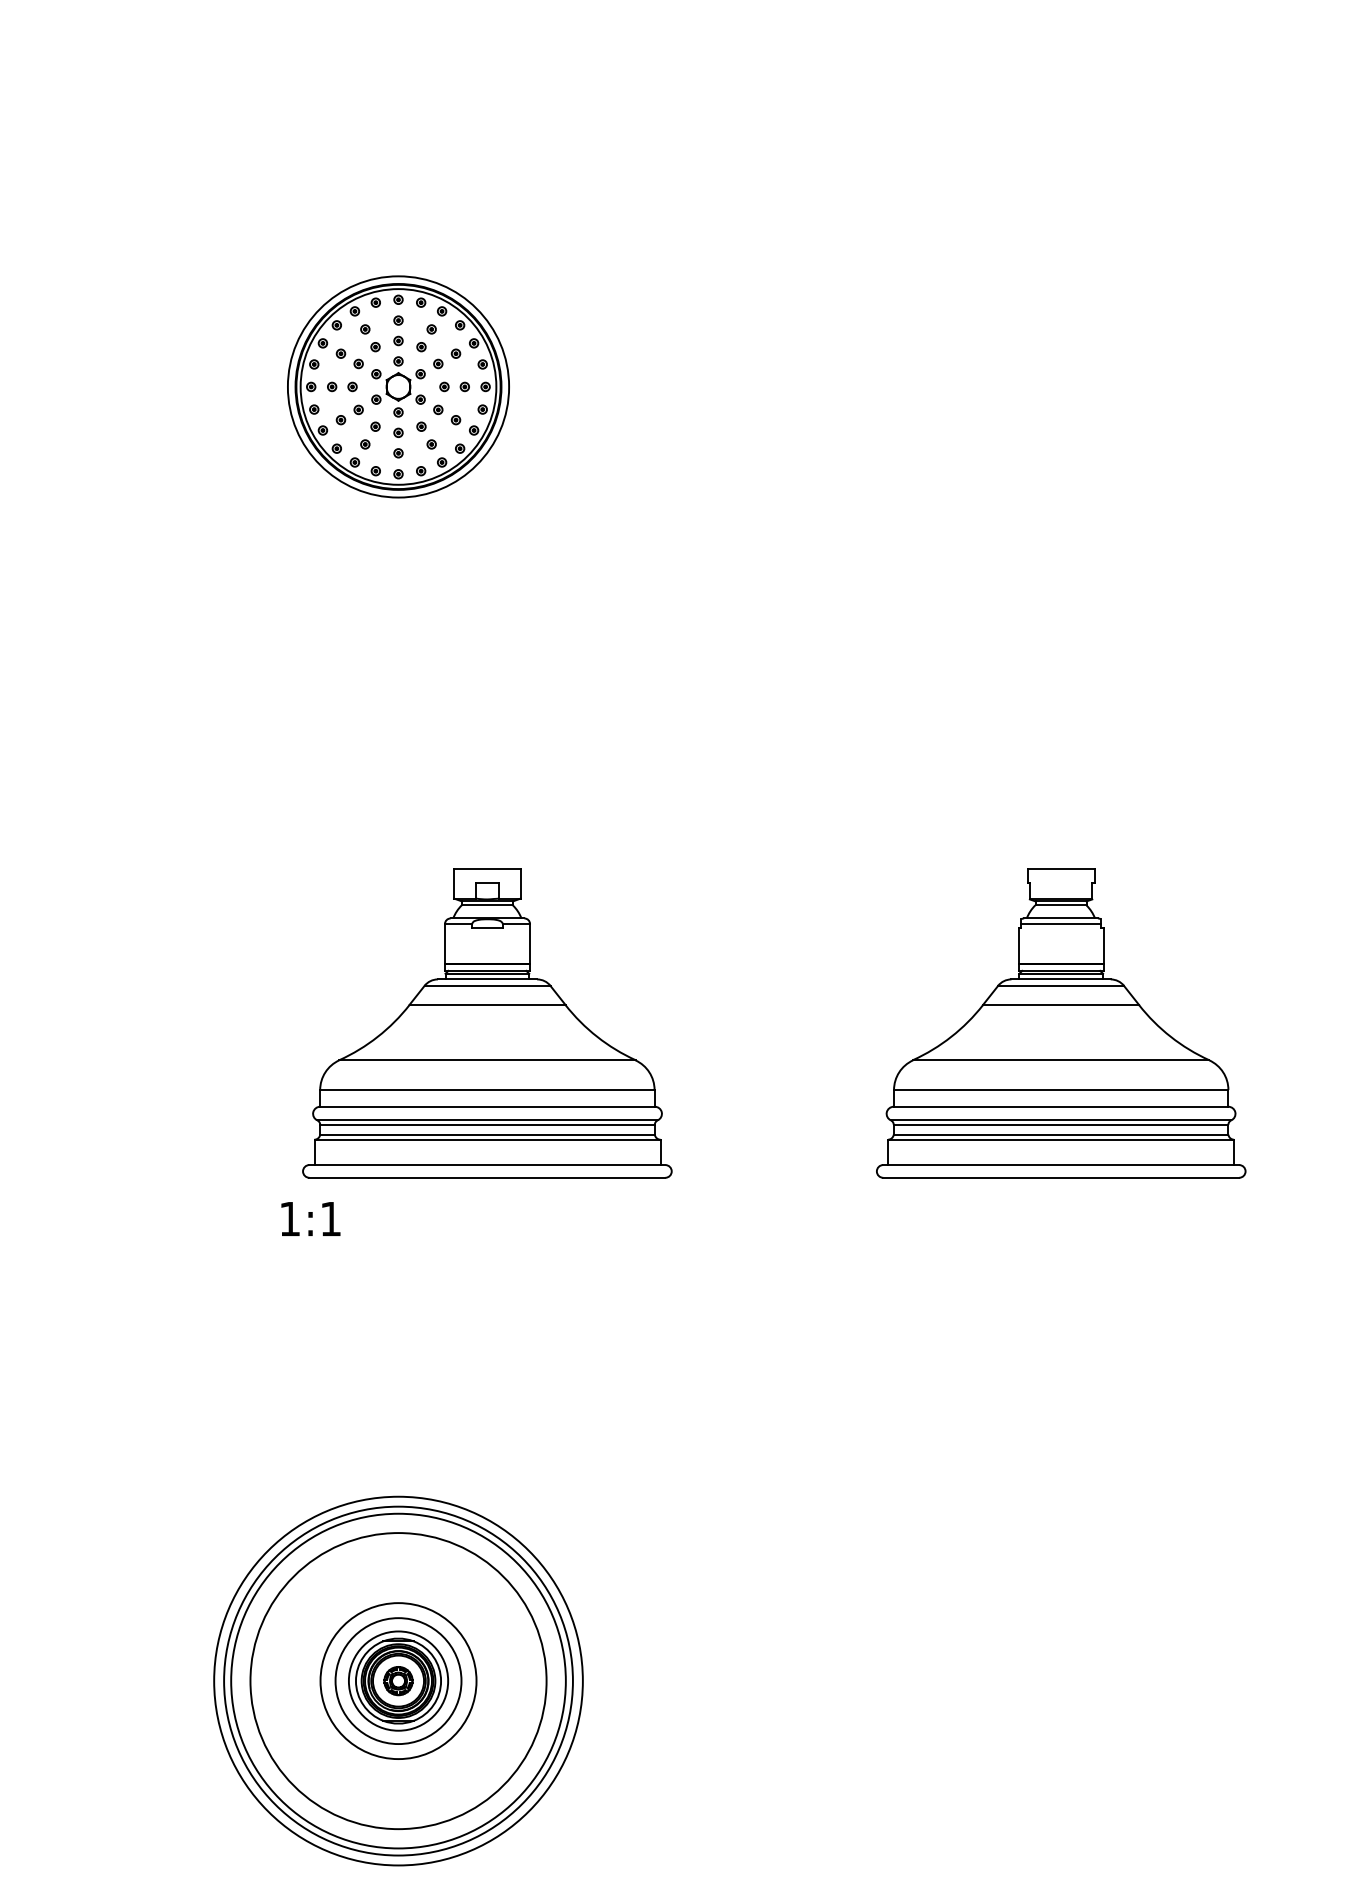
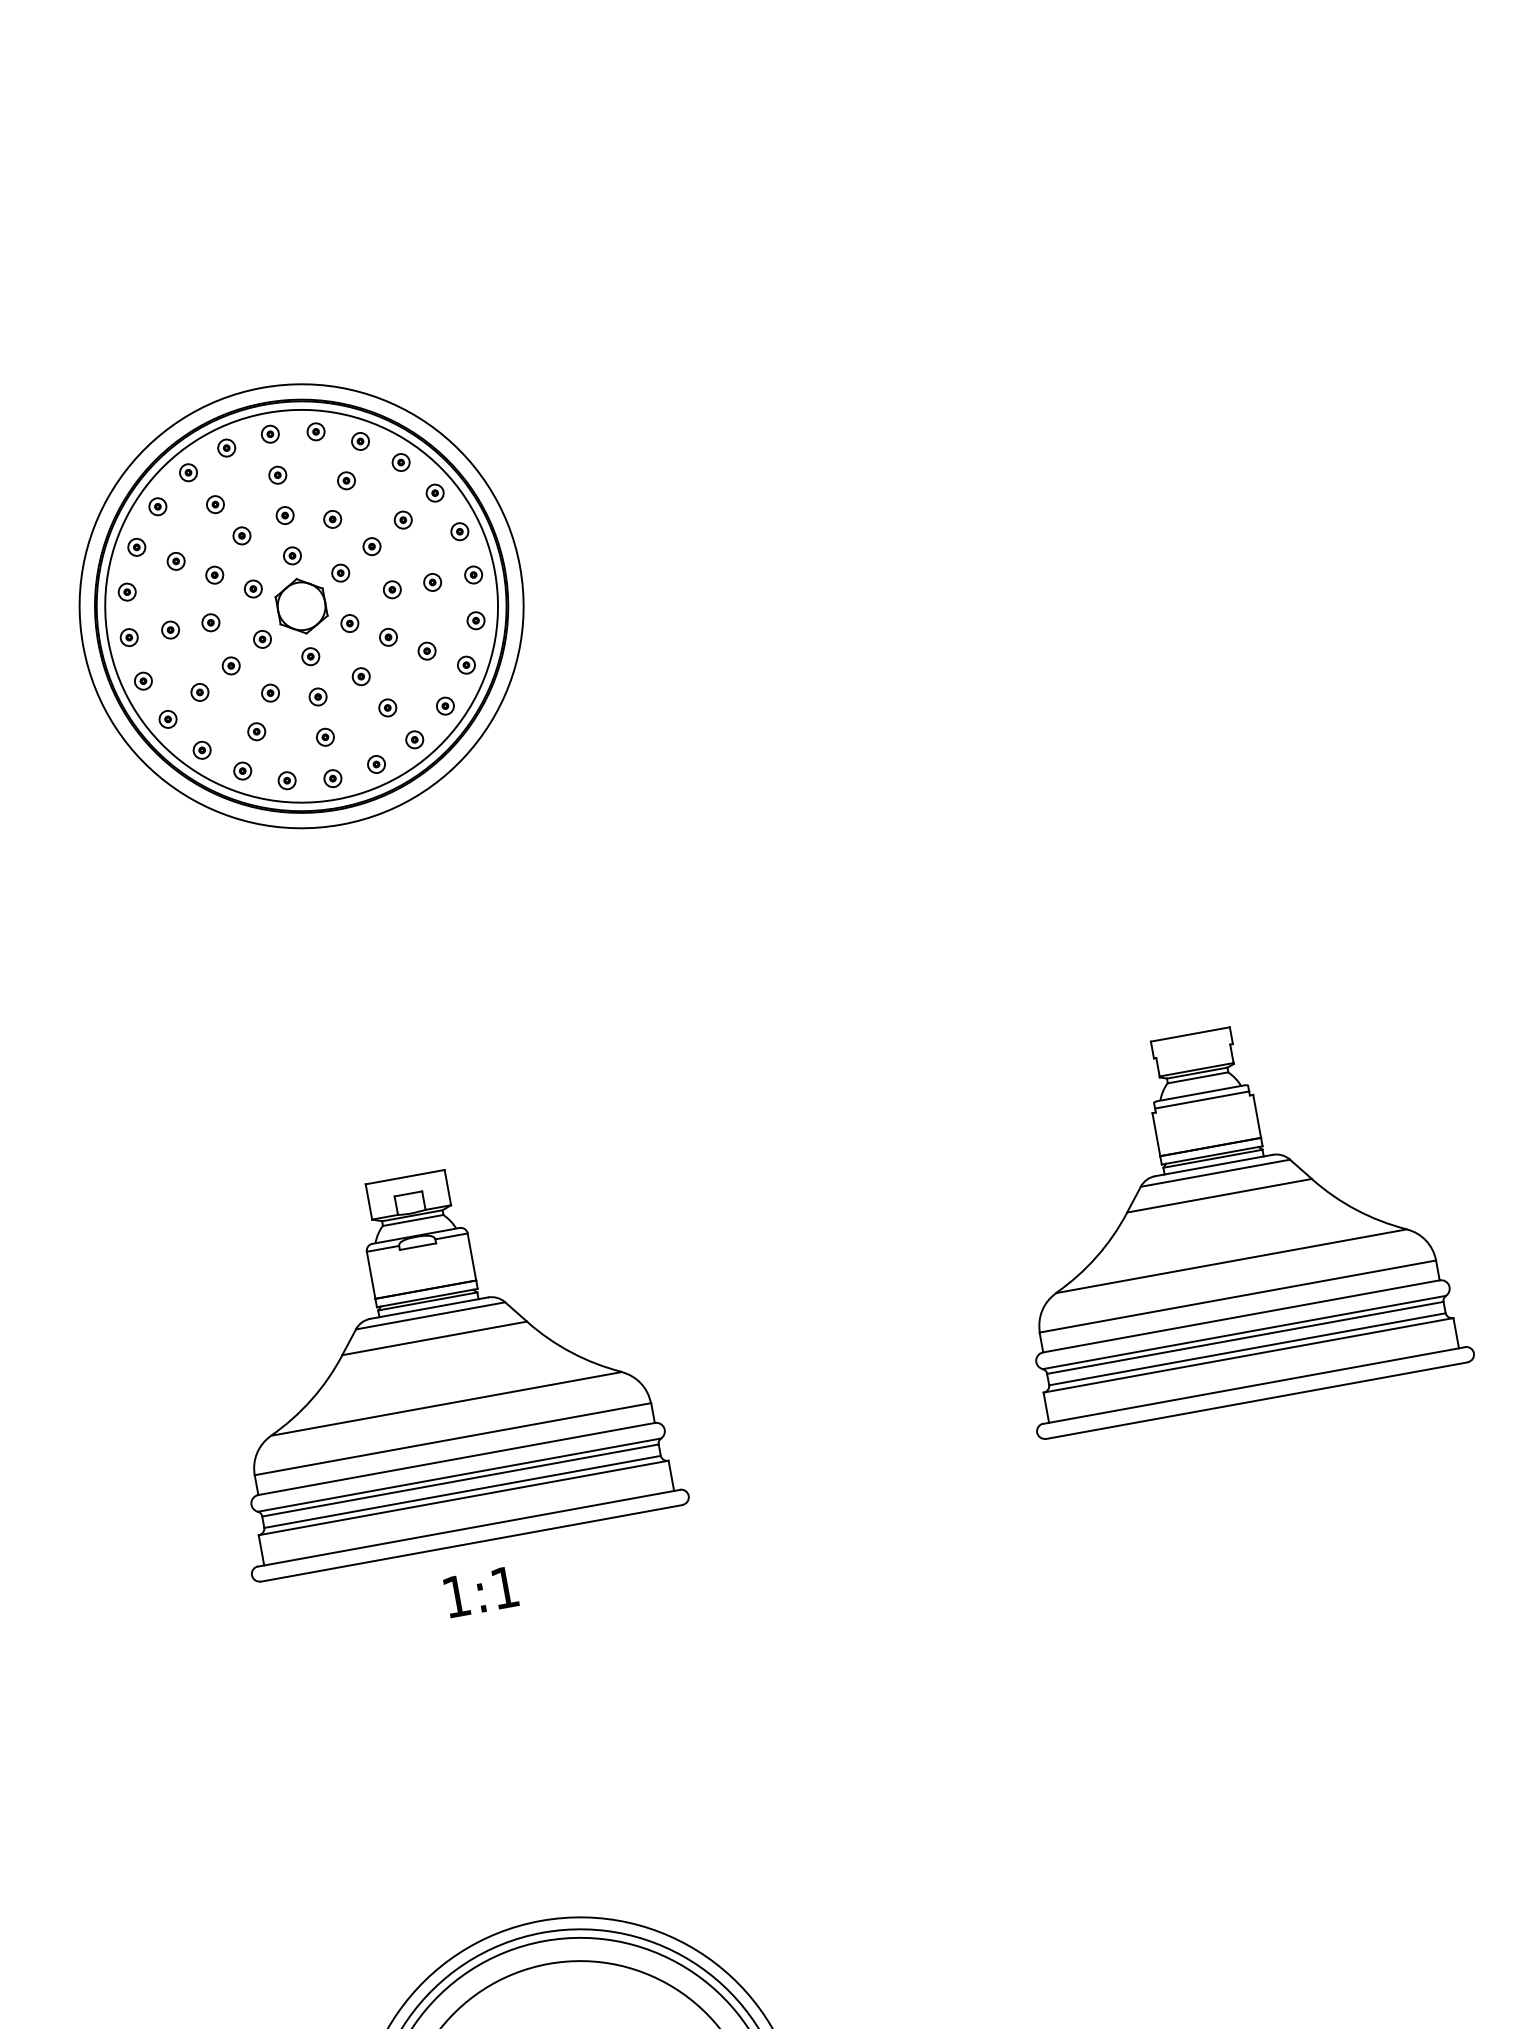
part: (398, 386) -> (301, 605), size x1.67
part: (487, 1023) -> (438, 1360), moved
text: (310, 1218) -> (480, 1591), moved

